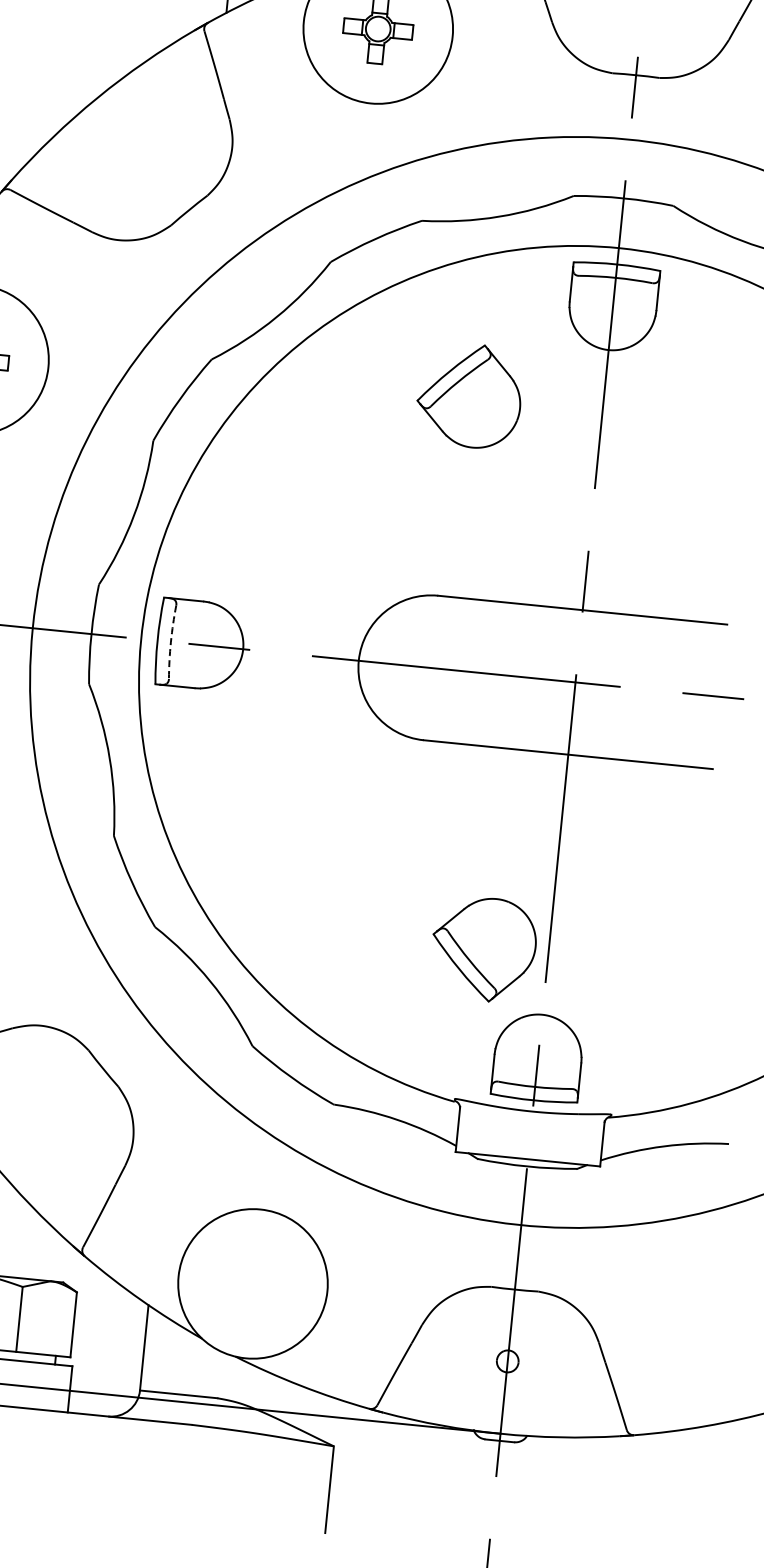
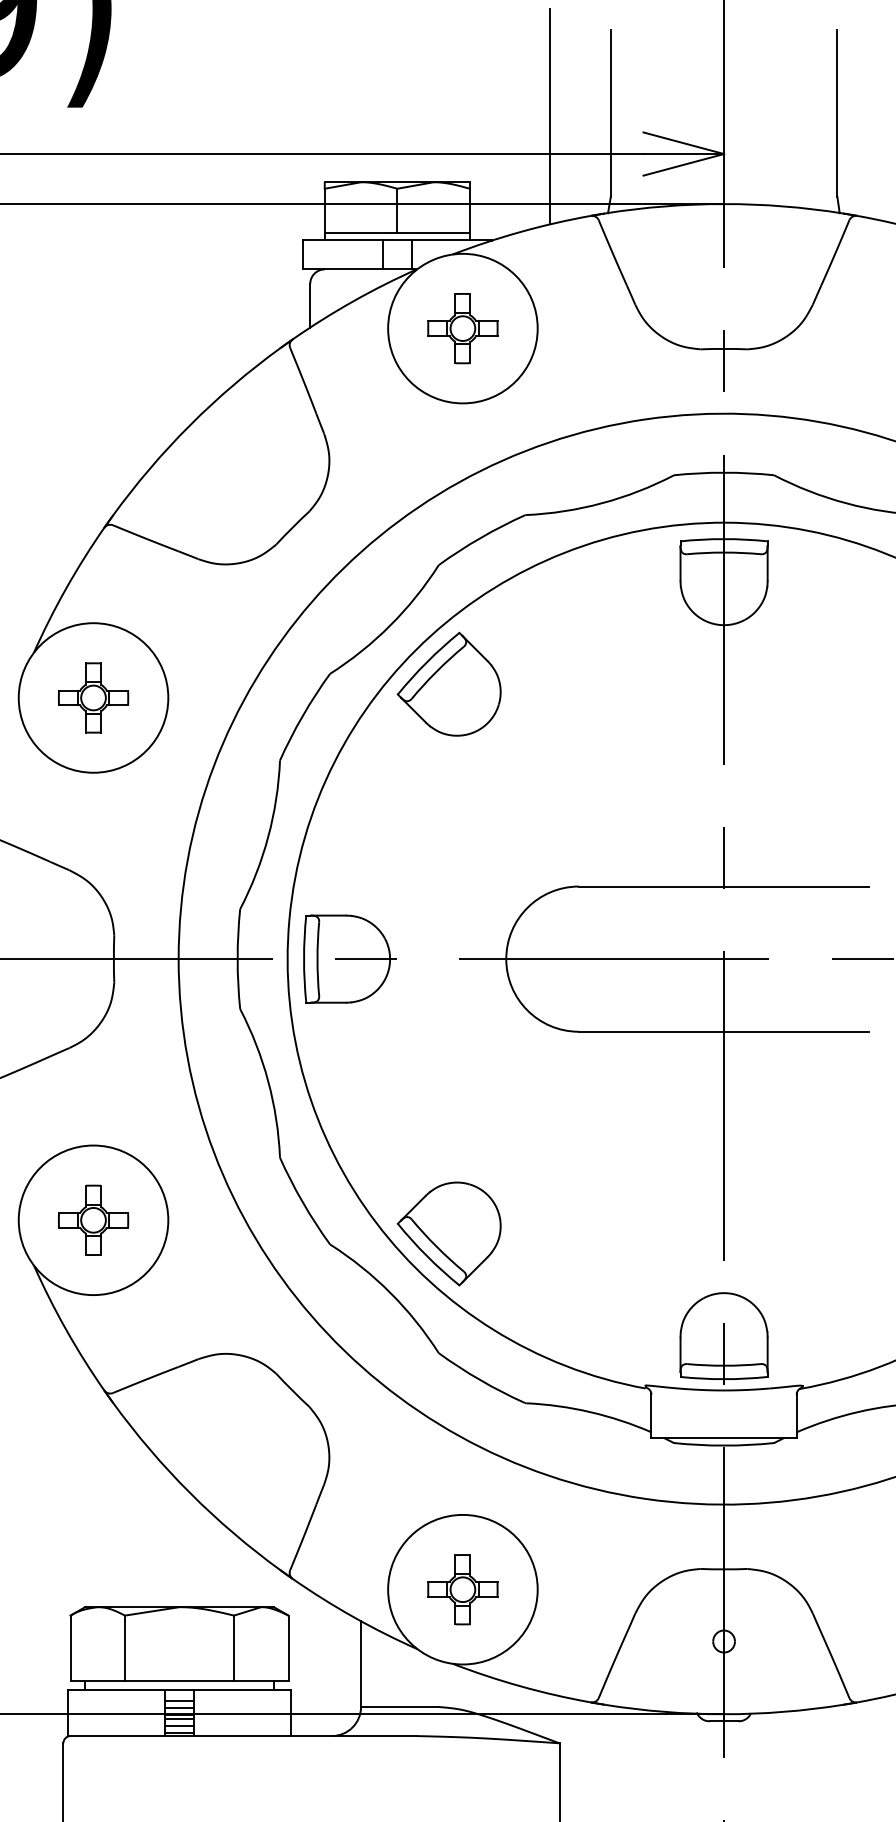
part: (468, 394) -> (448, 683), moved
arc: (170, 642) -> (317, 959), dashed -> solid
part: (483, 948) -> (448, 1233), moved
part: (252, 1283) -> (462, 1589), added

